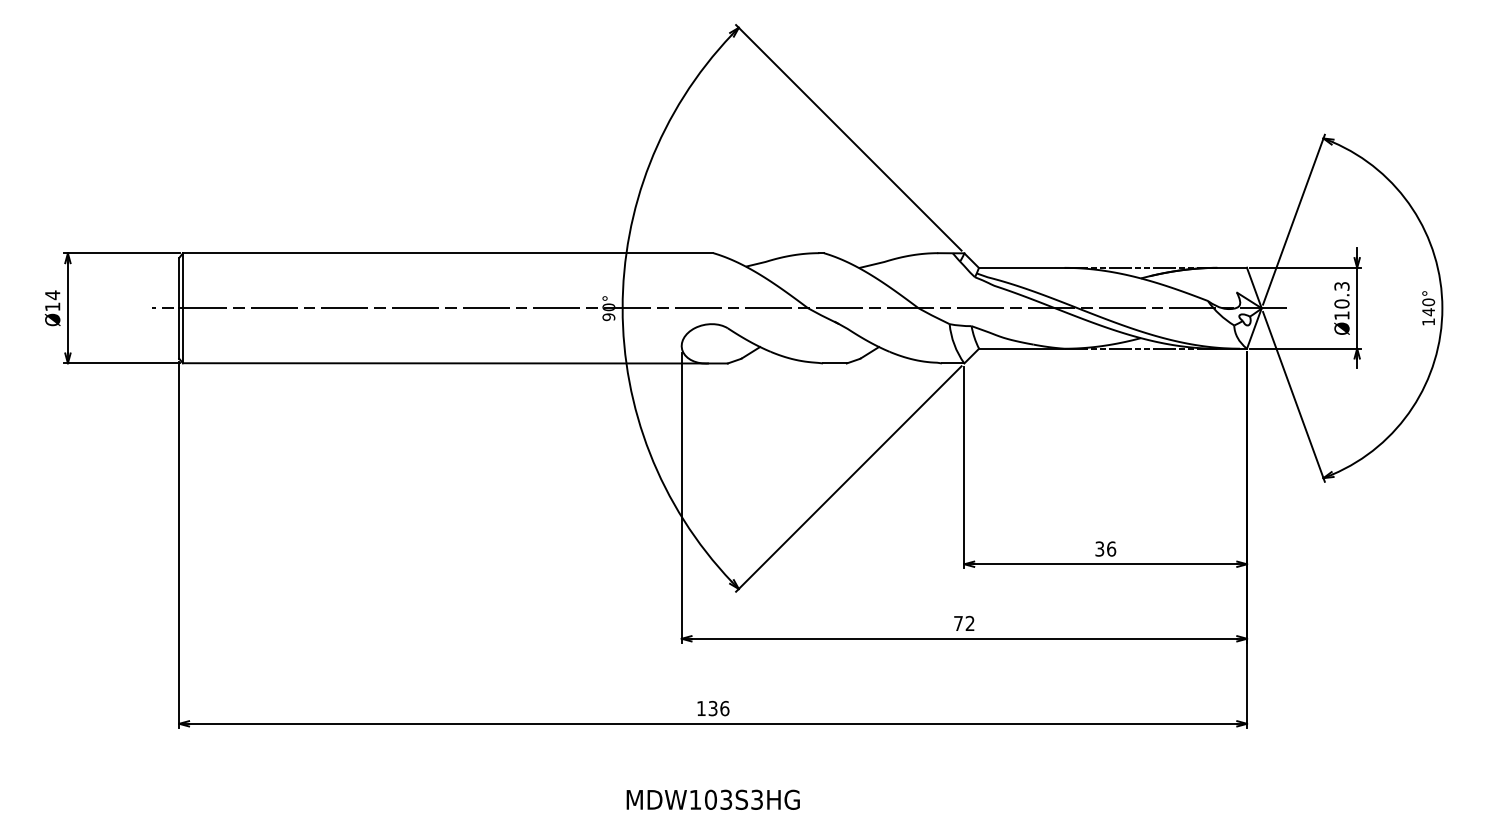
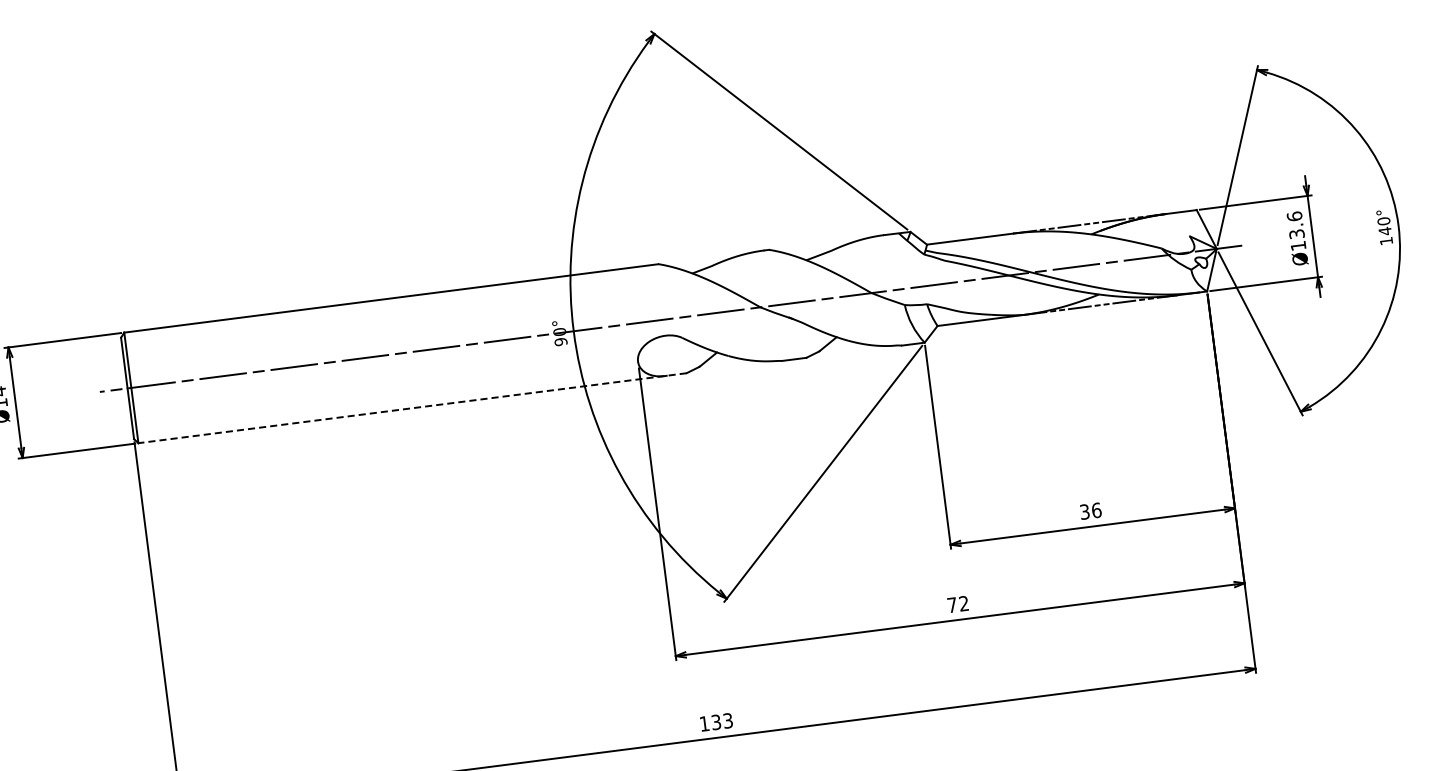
text: (1341, 294) -> (1295, 224), Ø10.3 -> Ø13.6
line: (454, 363) -> (411, 408), solid -> dashed
text: (724, 708) -> (727, 720), 136 -> 133

